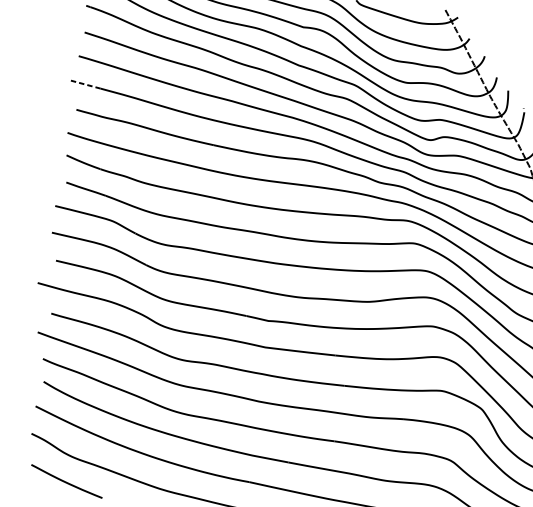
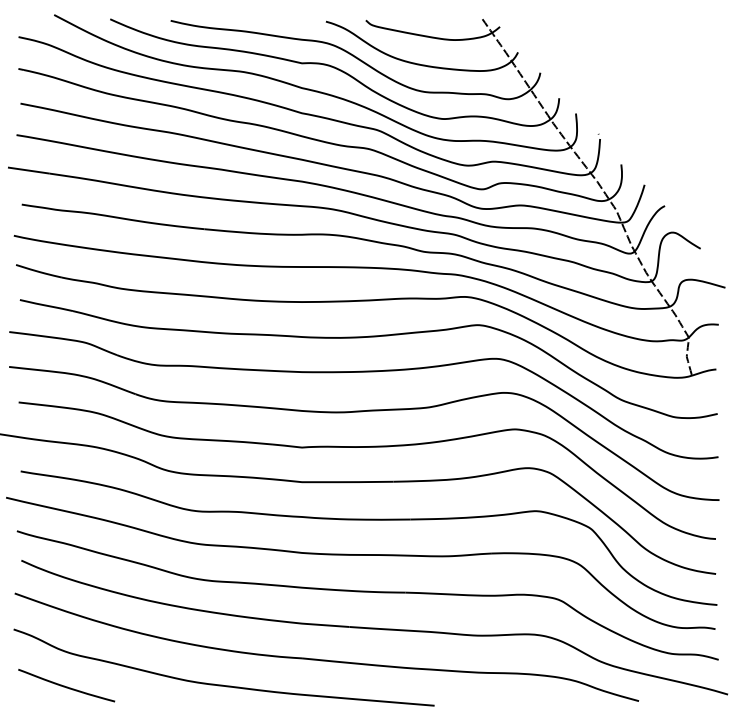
line: (84, 84) -> (28, 170), dashed -> solid

